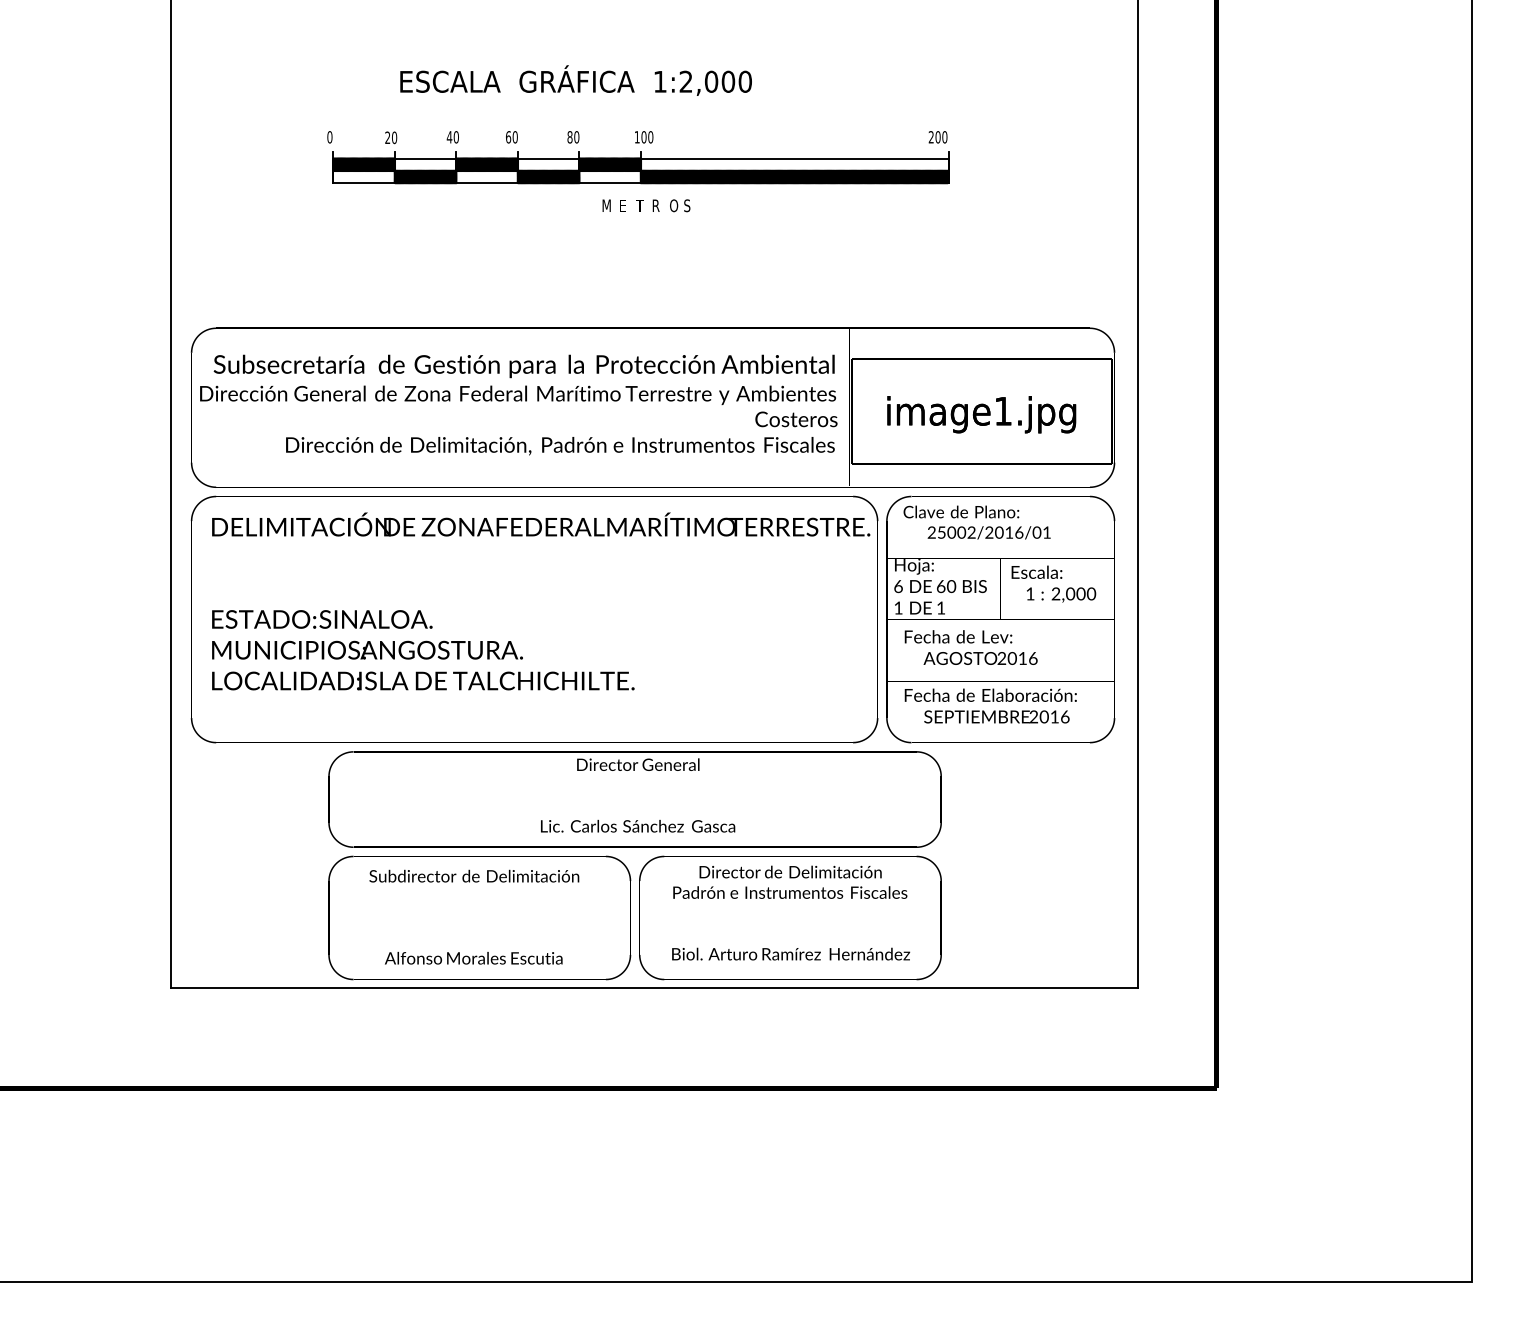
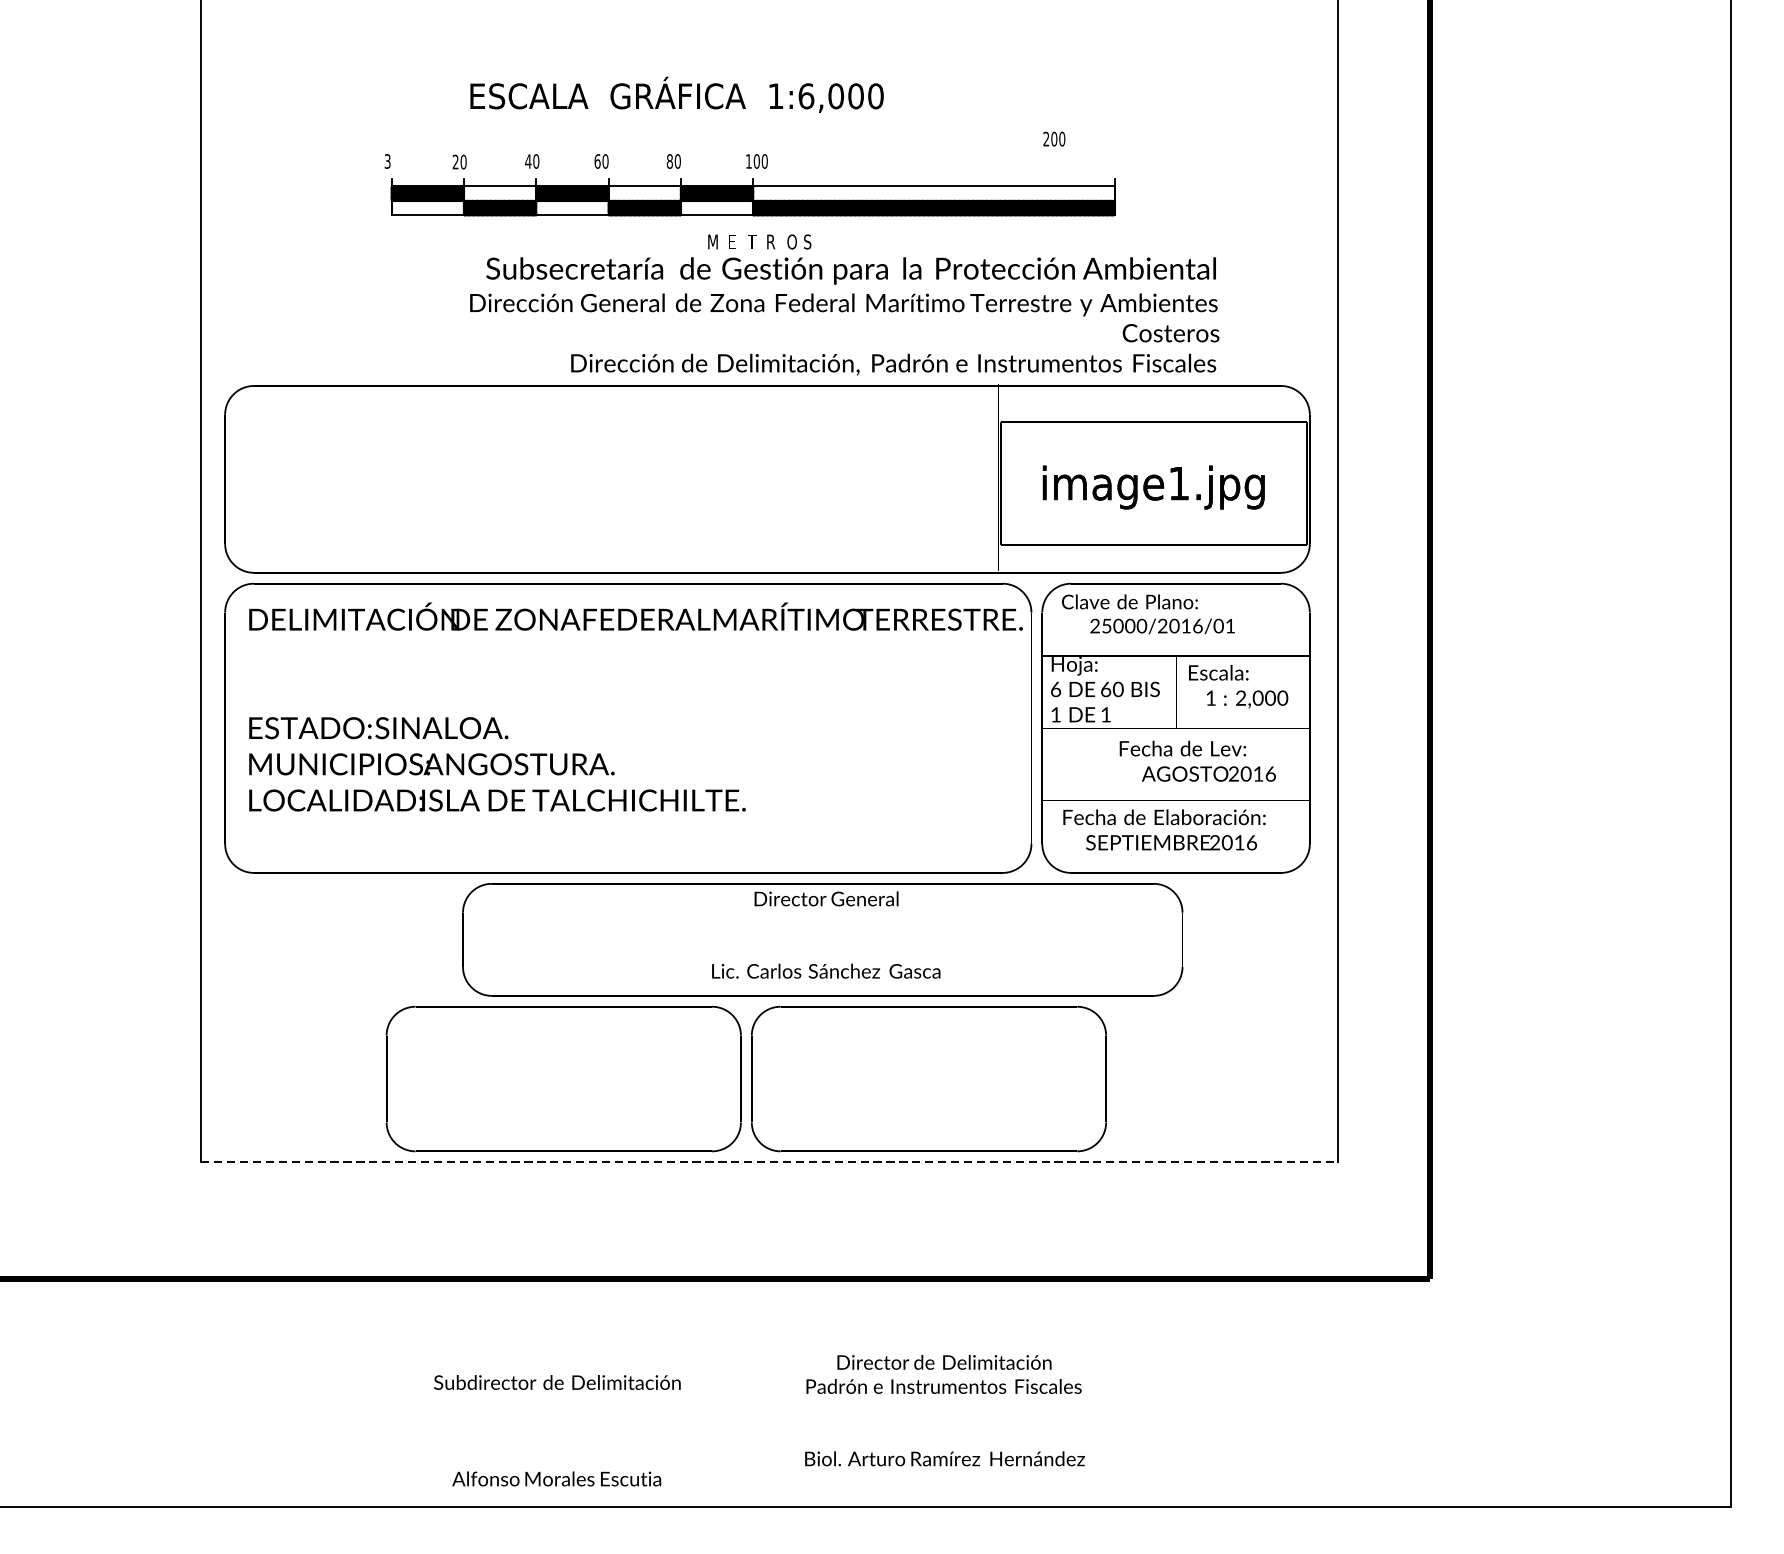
text: (685, 81) -> (805, 95), 1:2,000 -> 1:6,000
text: (329, 137) -> (387, 161), 0 -> 3
text: (937, 137) -> (1053, 139), moved
text: (518, 404) -> (844, 315), moved
text: (971, 532) -> (1141, 625), 25002/2016/01 -> 25000/2016/01
text: (970, 647) -> (1196, 761), moved
text: (634, 799) -> (822, 939), moved
text: (791, 912) -> (945, 1409), moved
text: (474, 916) -> (557, 1429), moved
line: (655, 988) -> (770, 1161), solid -> dashed

